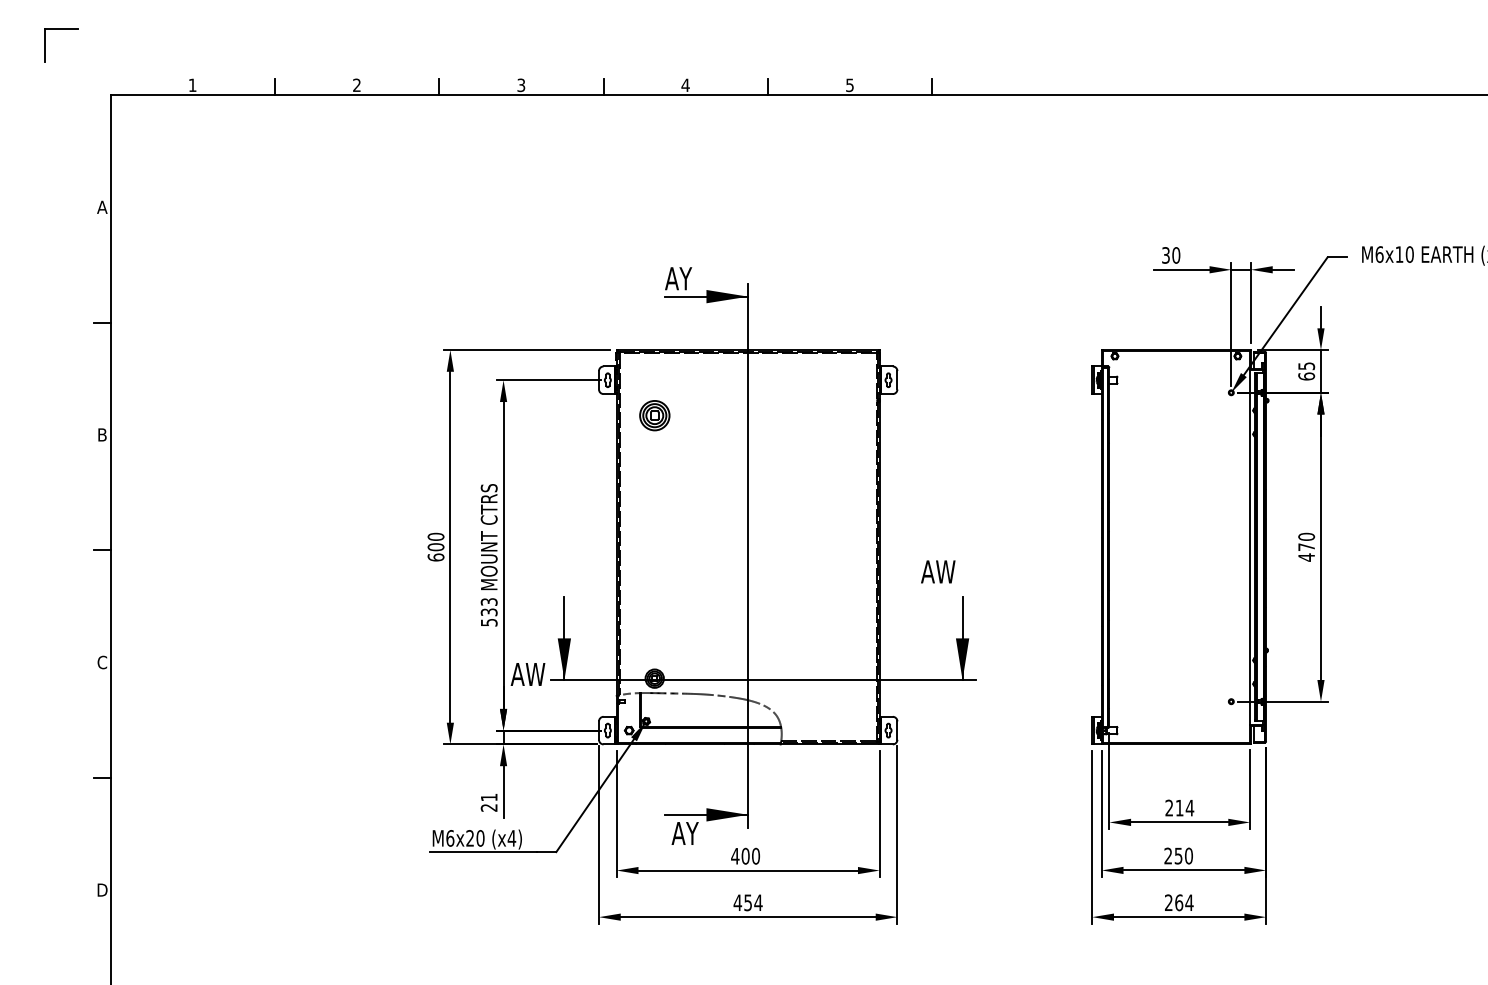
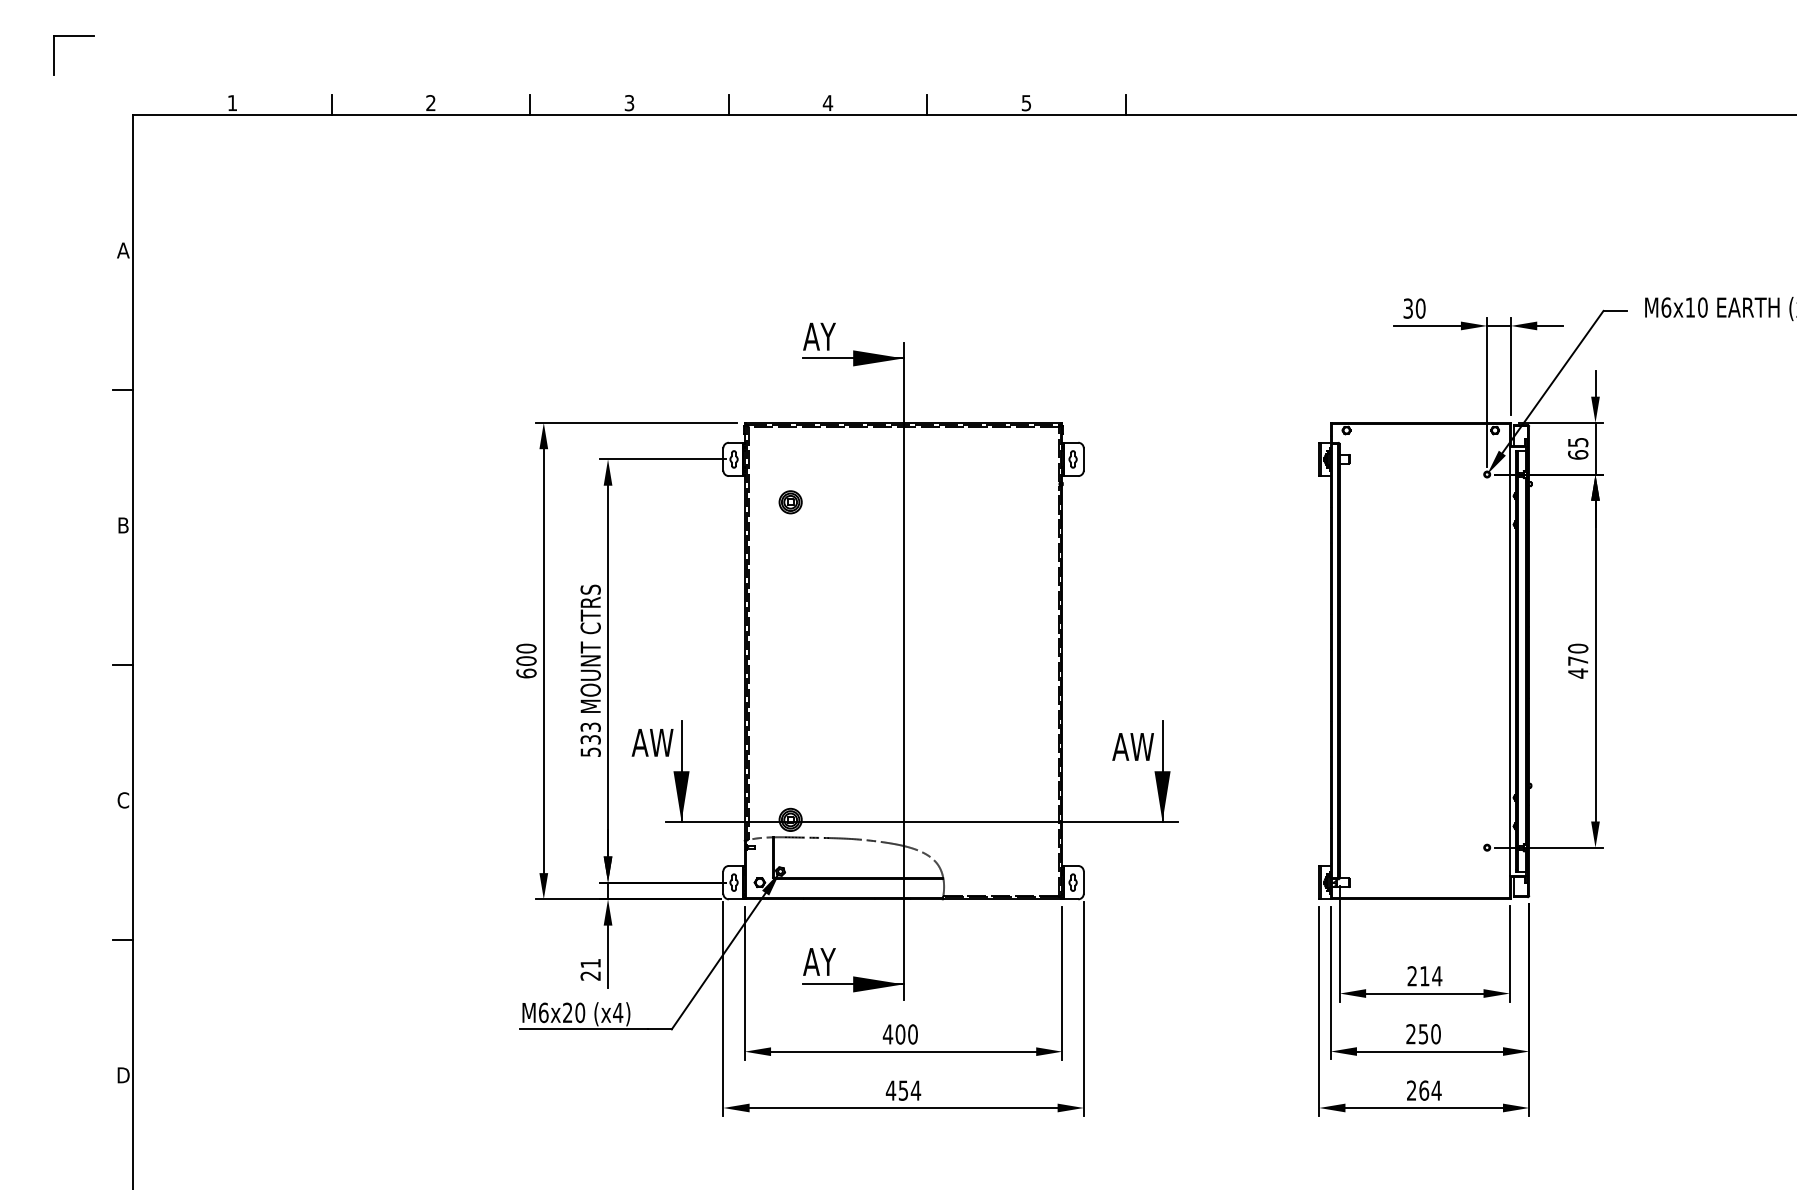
part: (654, 415) -> (790, 502), size x0.62
text: (937, 571) -> (1132, 746), moved
text: (527, 674) -> (652, 742), moved
text: (685, 833) -> (819, 961), moved

